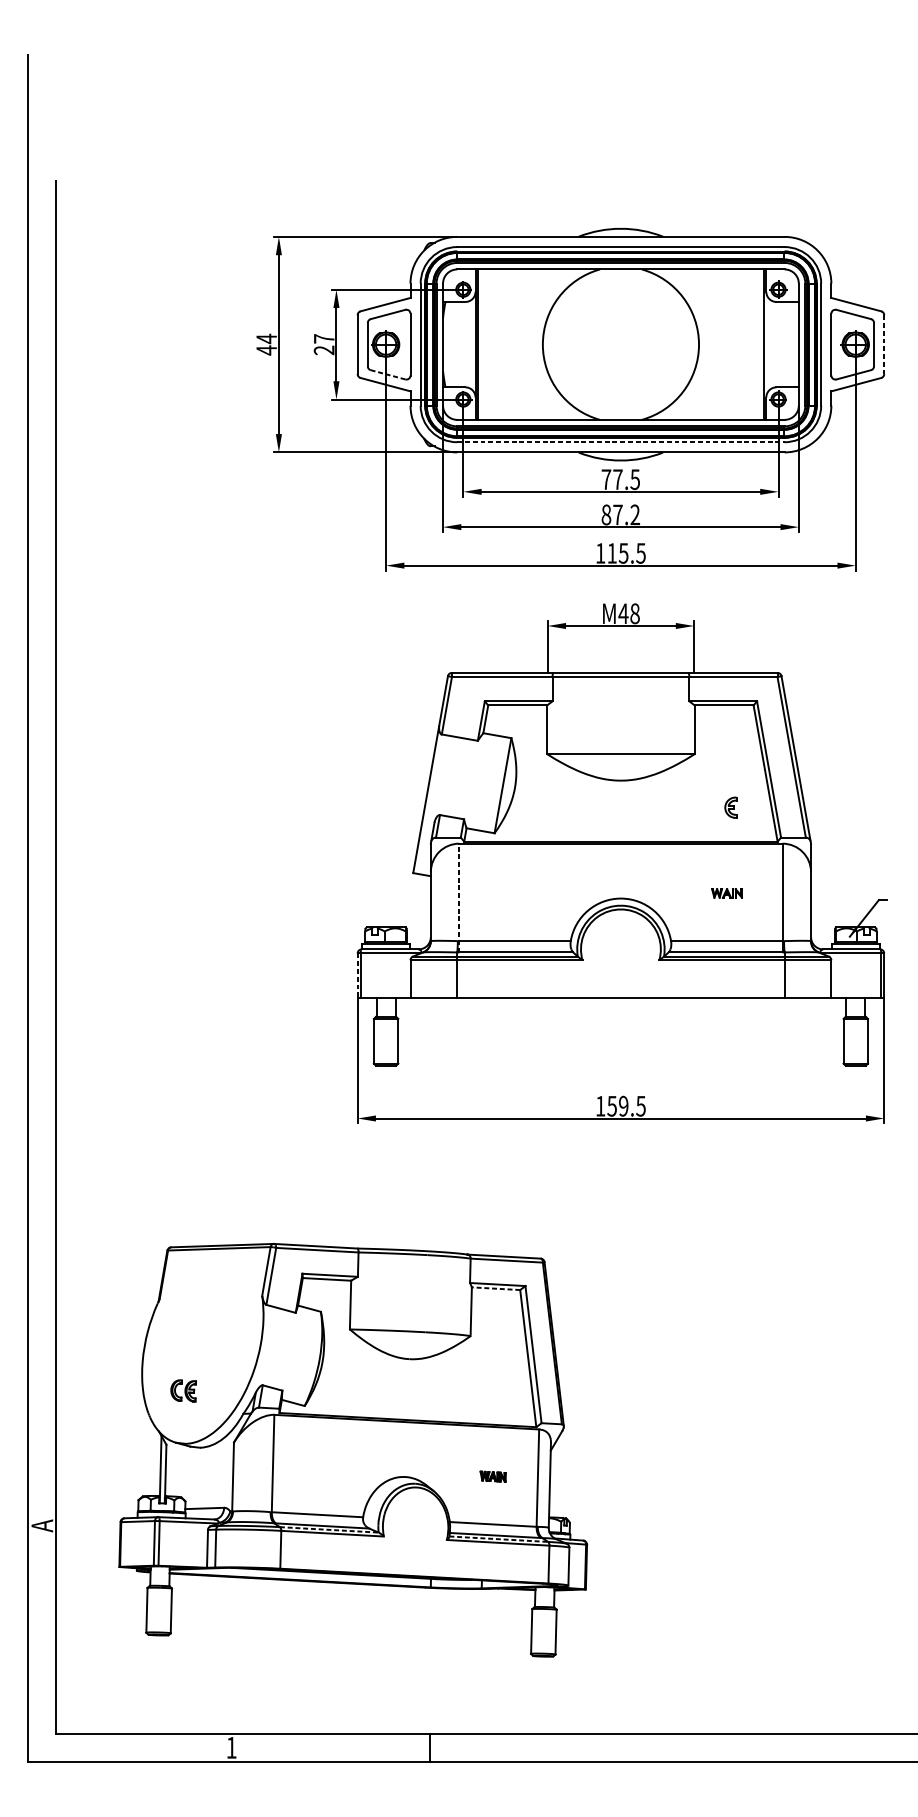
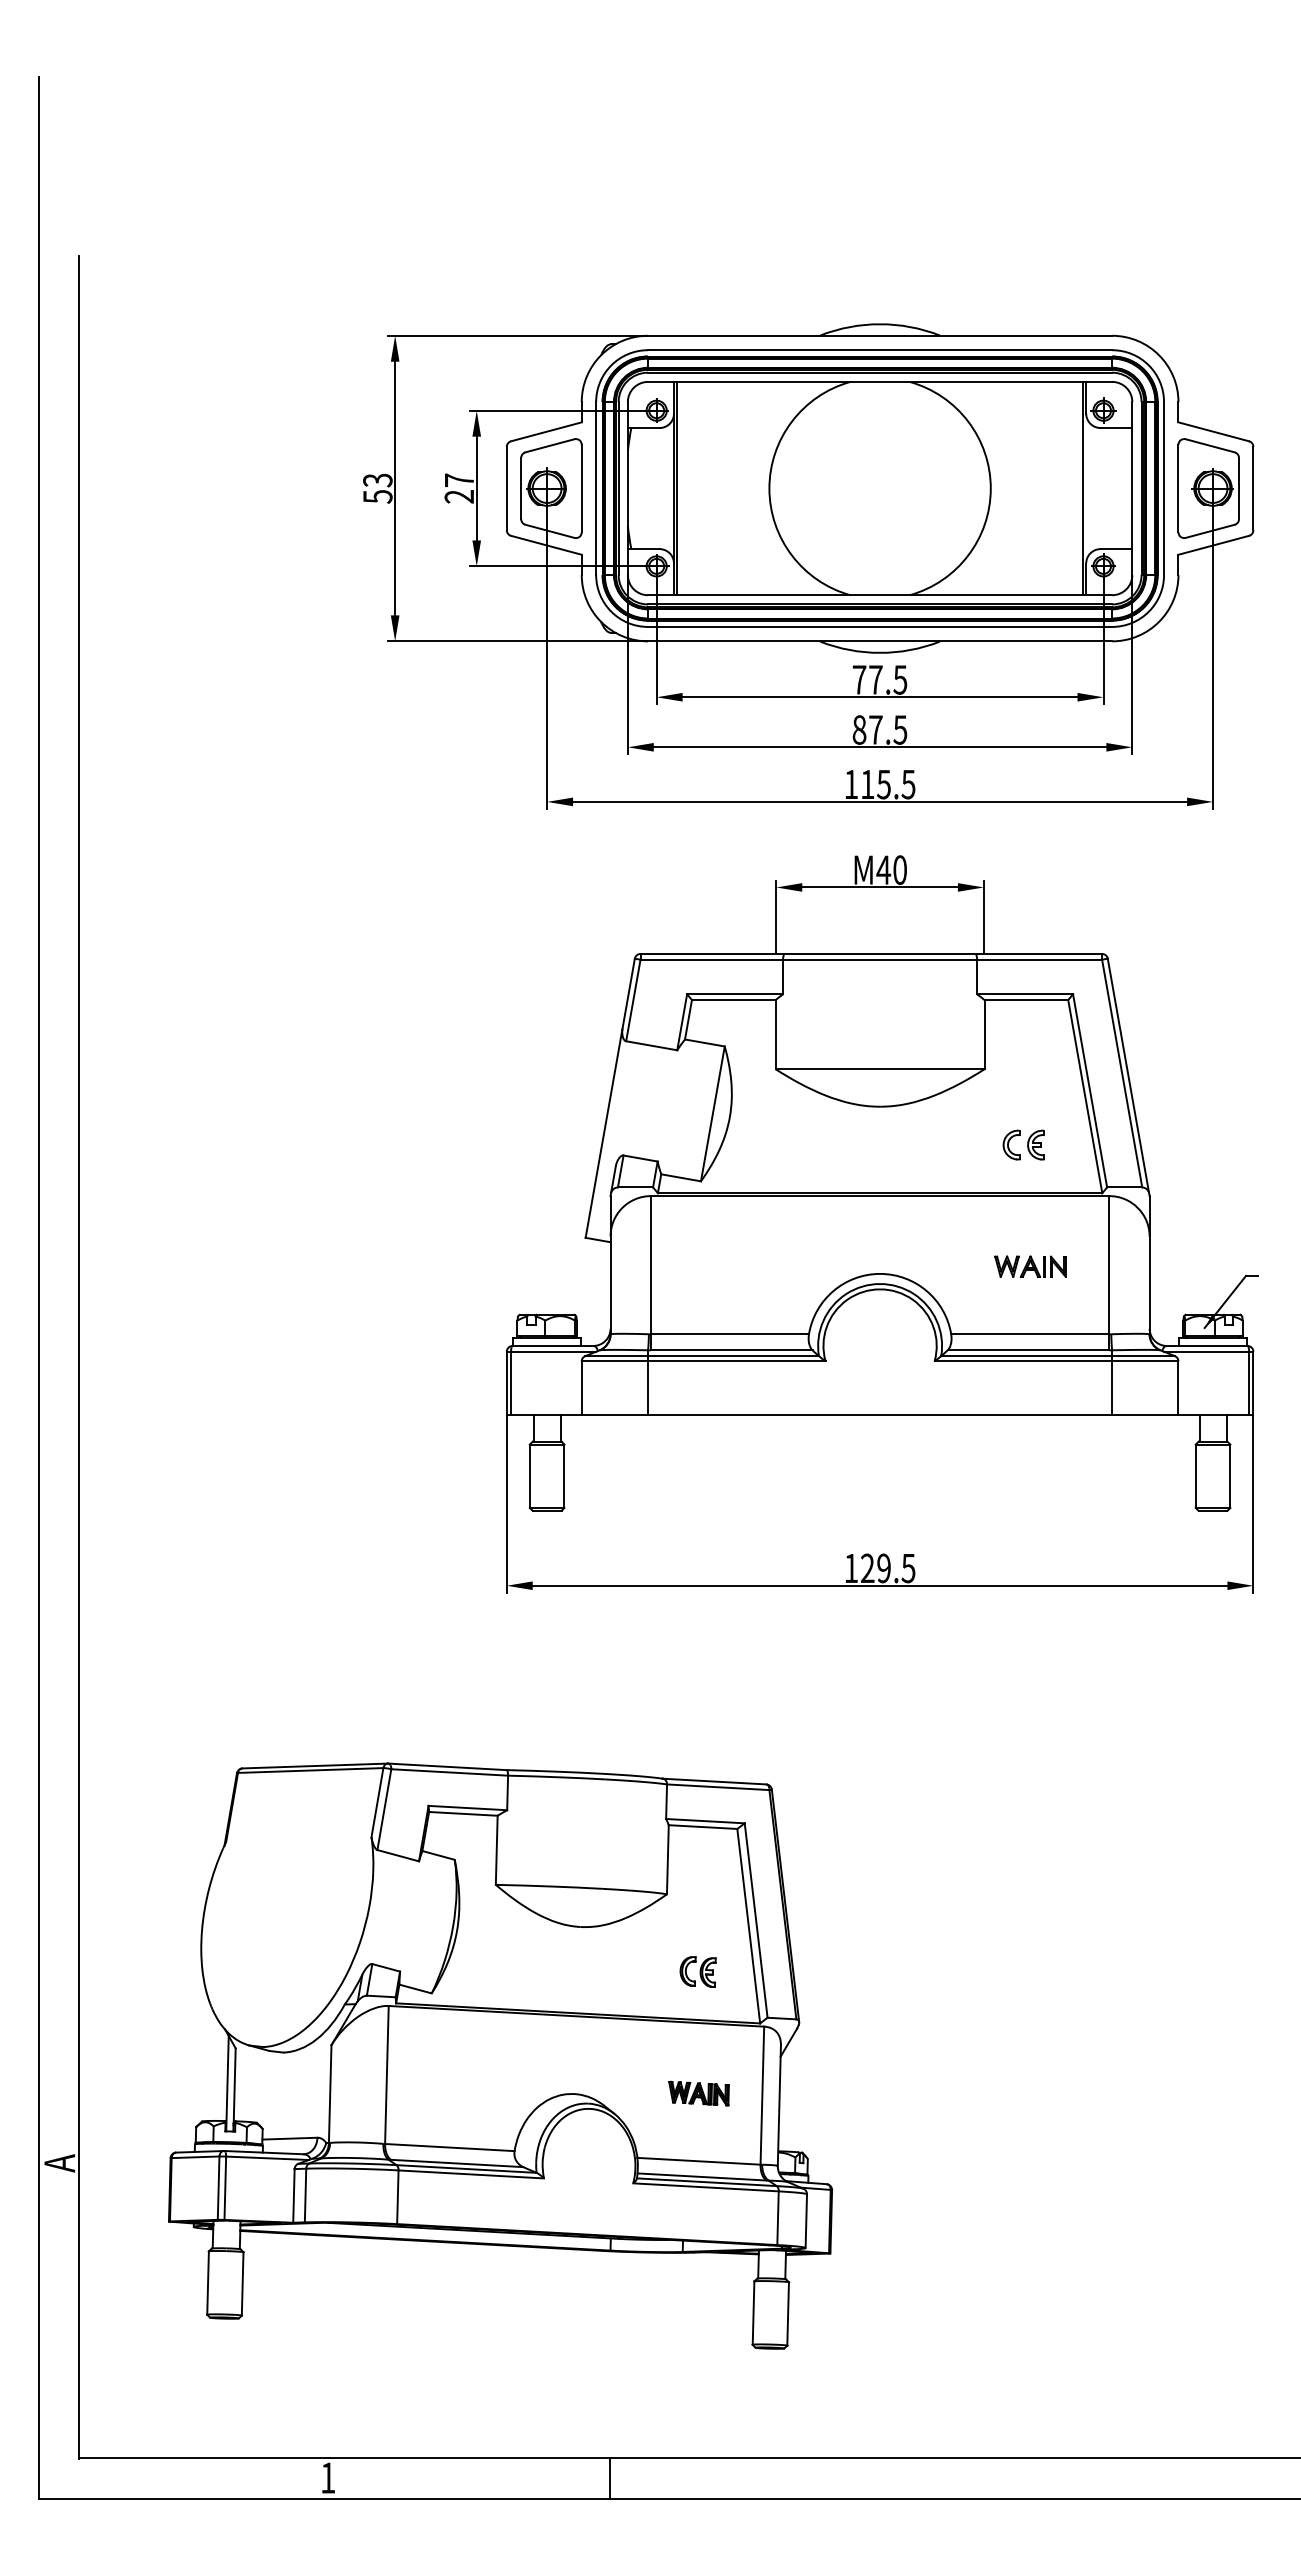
text: (266, 344) -> (377, 488), 44 -> 53
line: (884, 344) -> (1253, 488), dashed -> solid
line: (387, 374) -> (549, 531), dashed -> solid
line: (621, 441) -> (880, 626), dashed -> solid
text: (635, 514) -> (900, 729), 87.2 -> 87.5
text: (634, 613) -> (899, 869), M48 -> M40
part: (713, 807) -> (1011, 1144), added
part: (727, 893) -> (1030, 1266), size x1.67
line: (459, 897) -> (650, 1272), dashed -> solid
line: (357, 975) -> (506, 1383), dashed -> solid
text: (612, 1106) -> (867, 1568), 159.5 -> 129.5
line: (495, 1289) -> (702, 1827), dashed -> solid
part: (183, 1390) -> (697, 1971), moved
part: (492, 1476) -> (698, 2093), size x1.67
line: (329, 1530) -> (467, 2169), dashed -> solid
line: (499, 1539) -> (707, 2182), dashed -> solid

